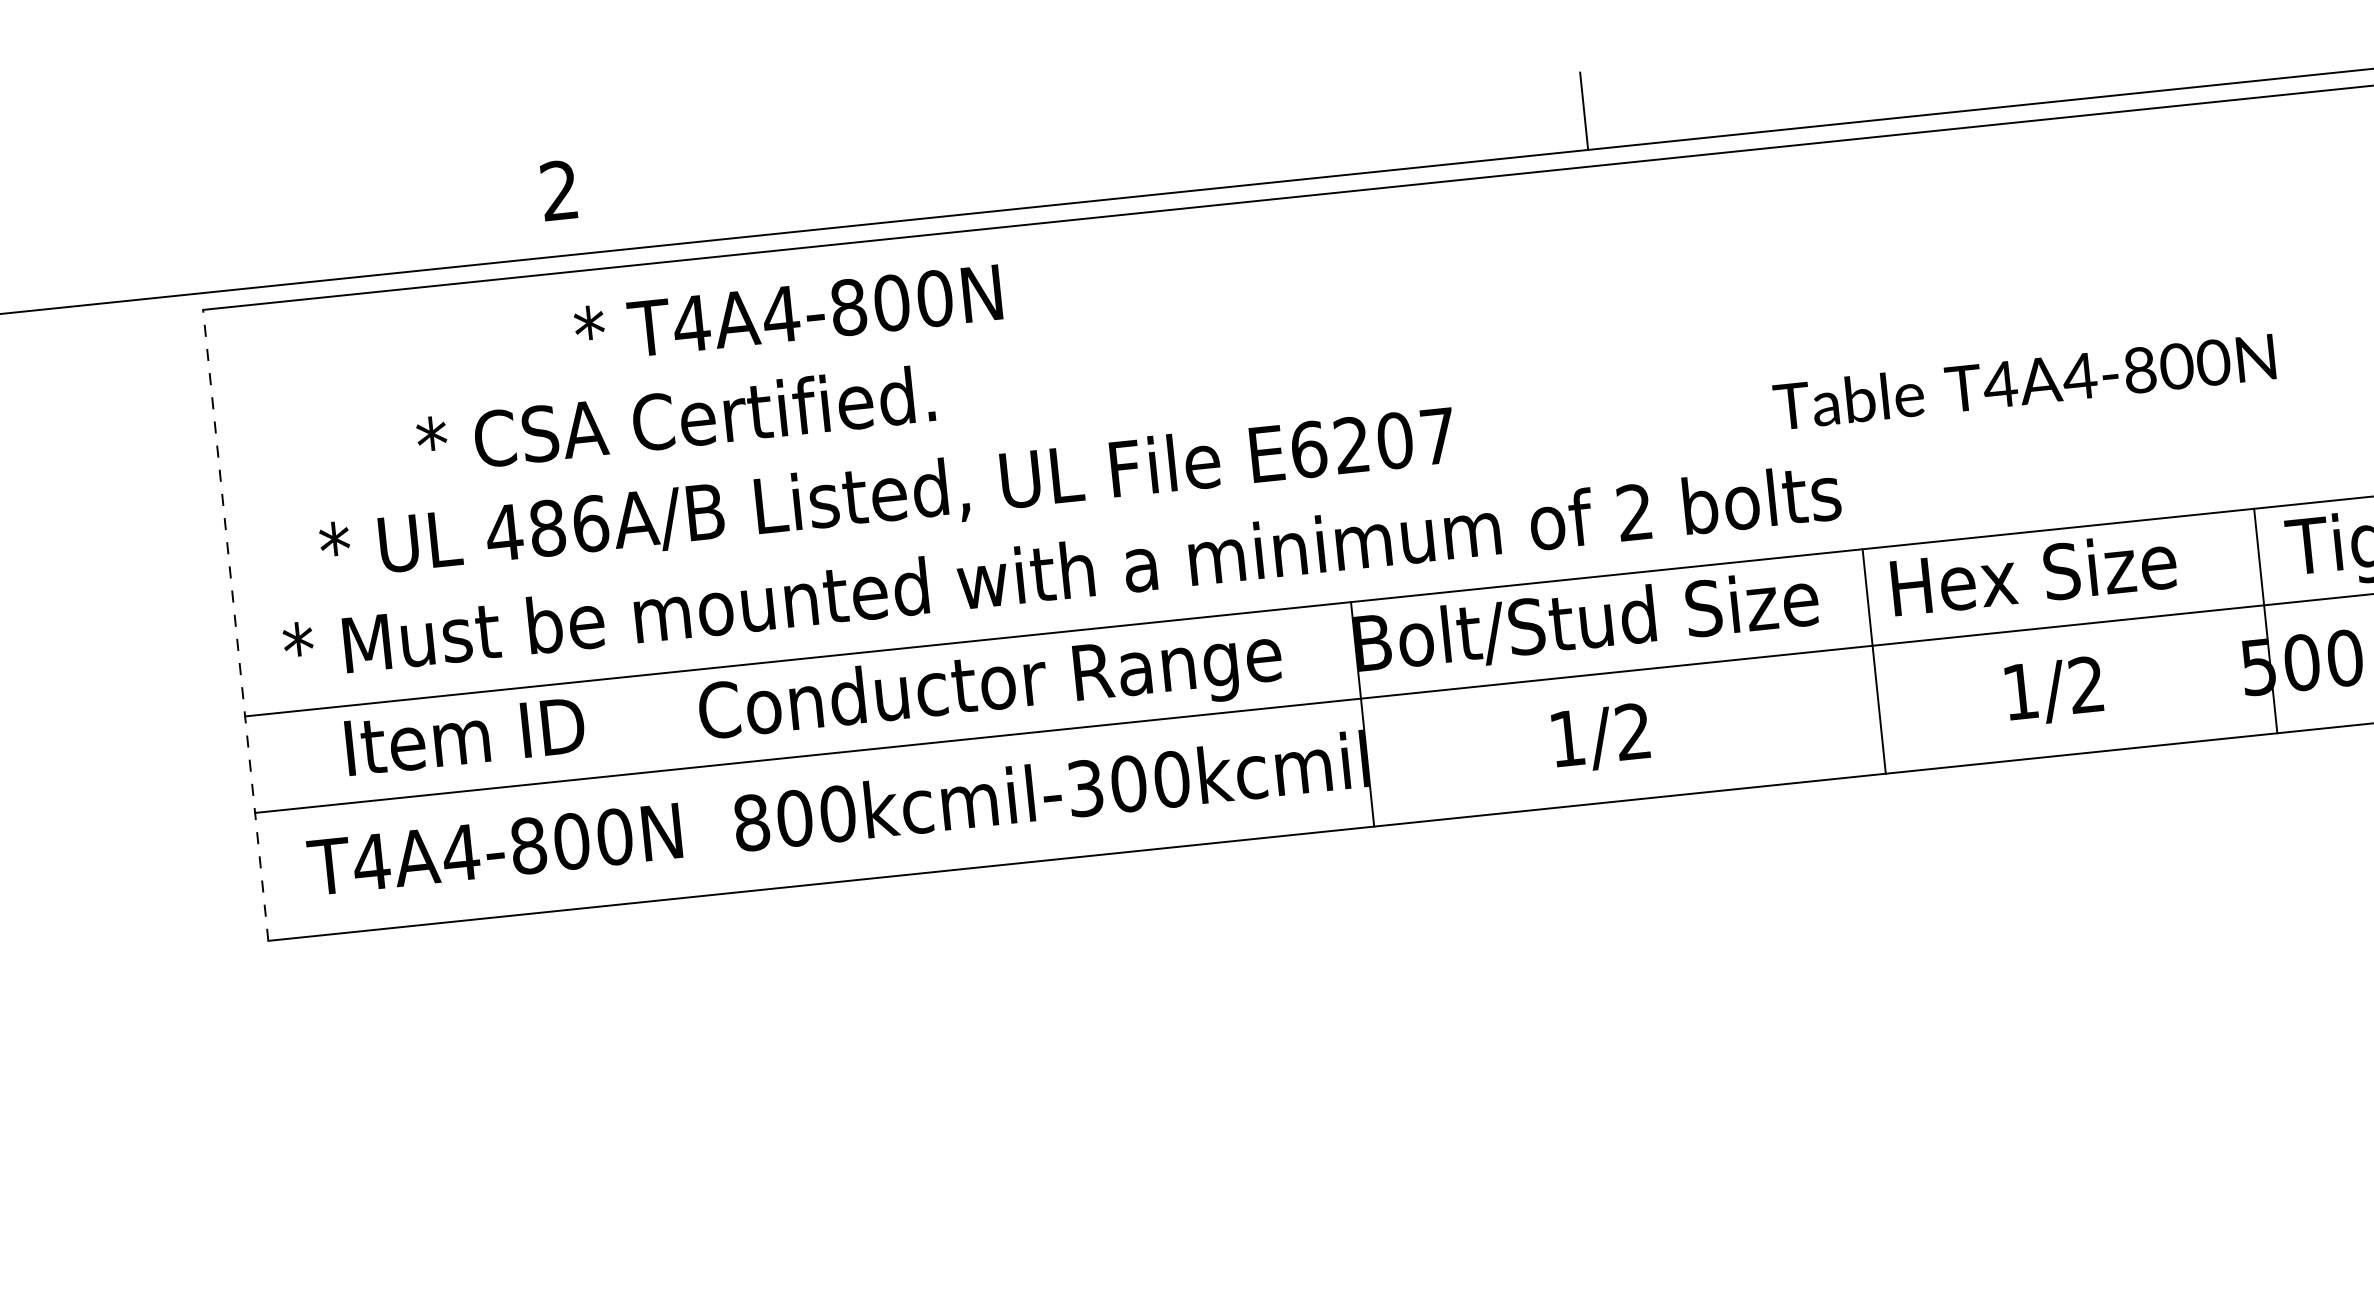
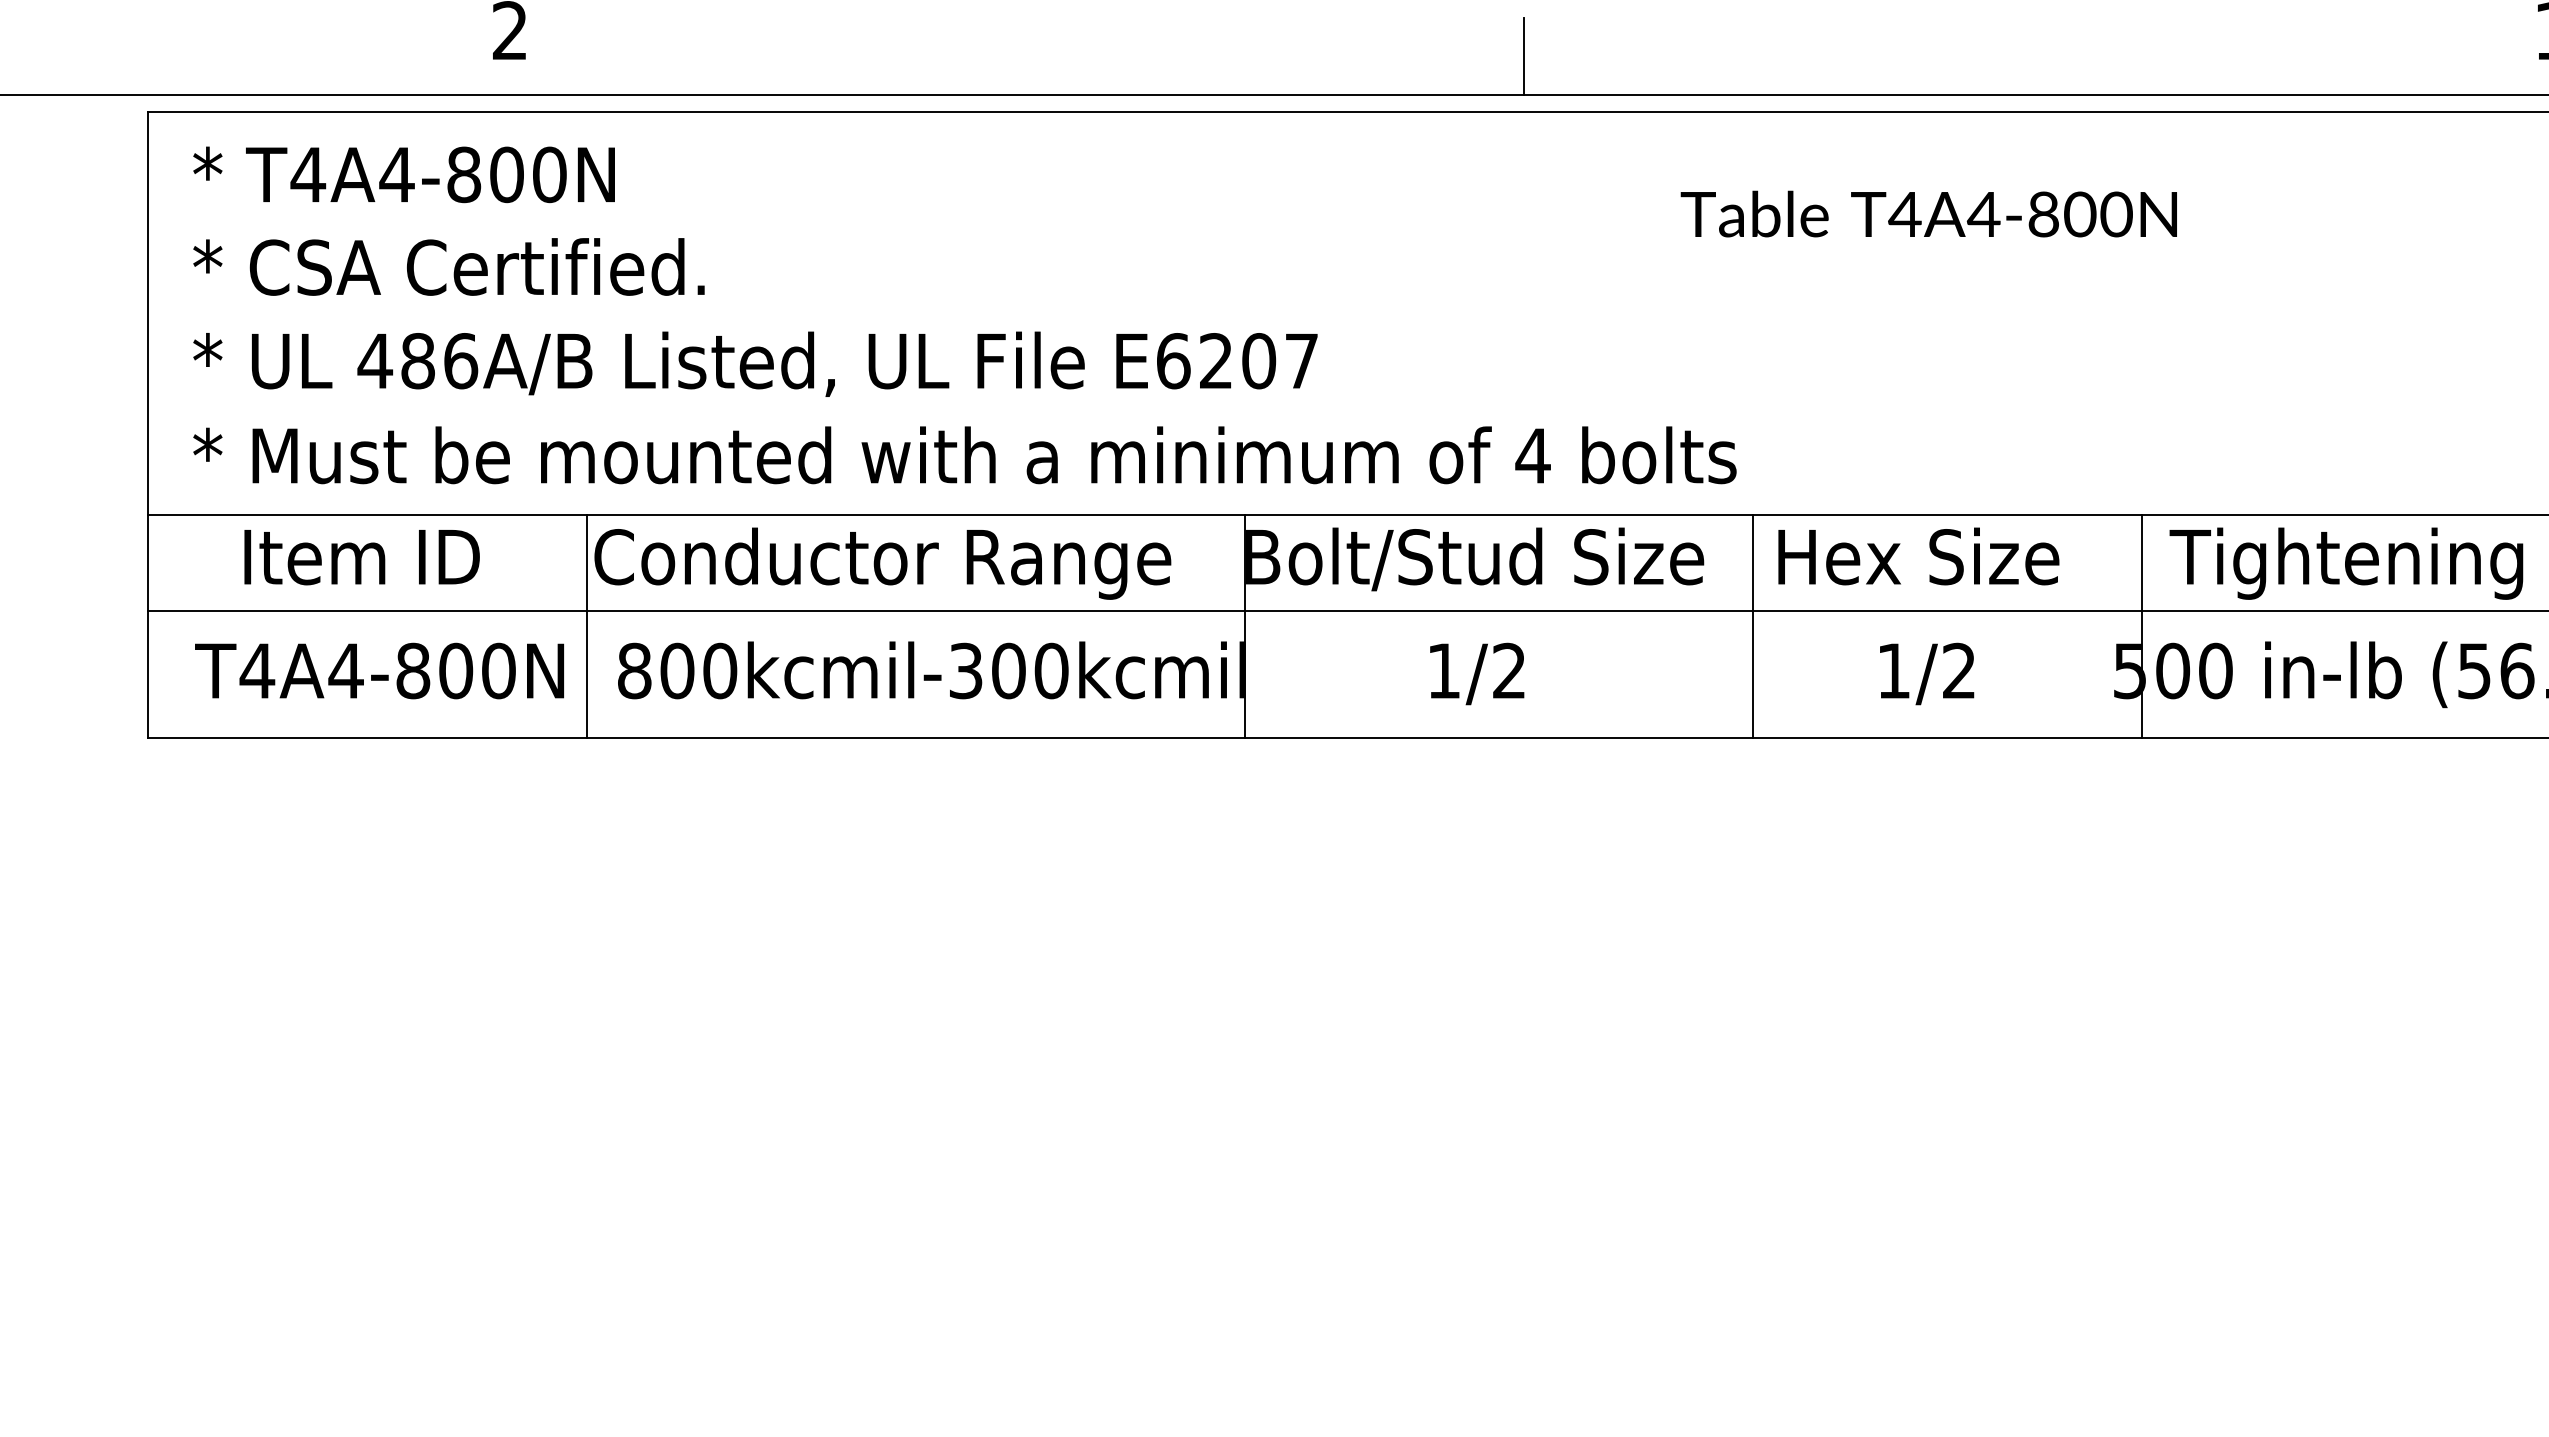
text: (787, 313) -> (403, 174), moved
text: (2023, 381) -> (1928, 213), moved
text: (675, 418) -> (448, 266), moved
text: (887, 495) -> (755, 363), moved
text: (1634, 512) -> (1532, 455), 2 -> 4
line: (236, 625) -> (148, 424), dashed -> solid
line: (698, 783) -> (586, 626), added

